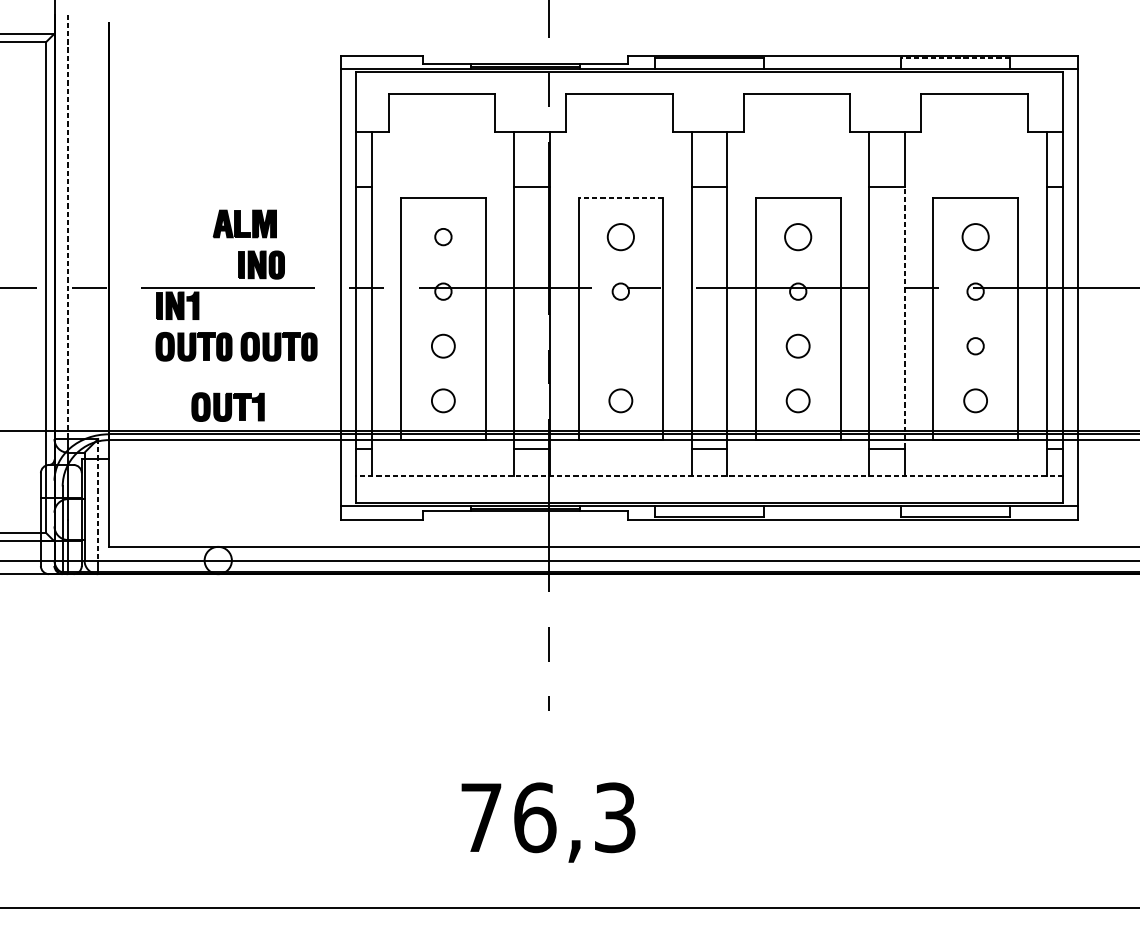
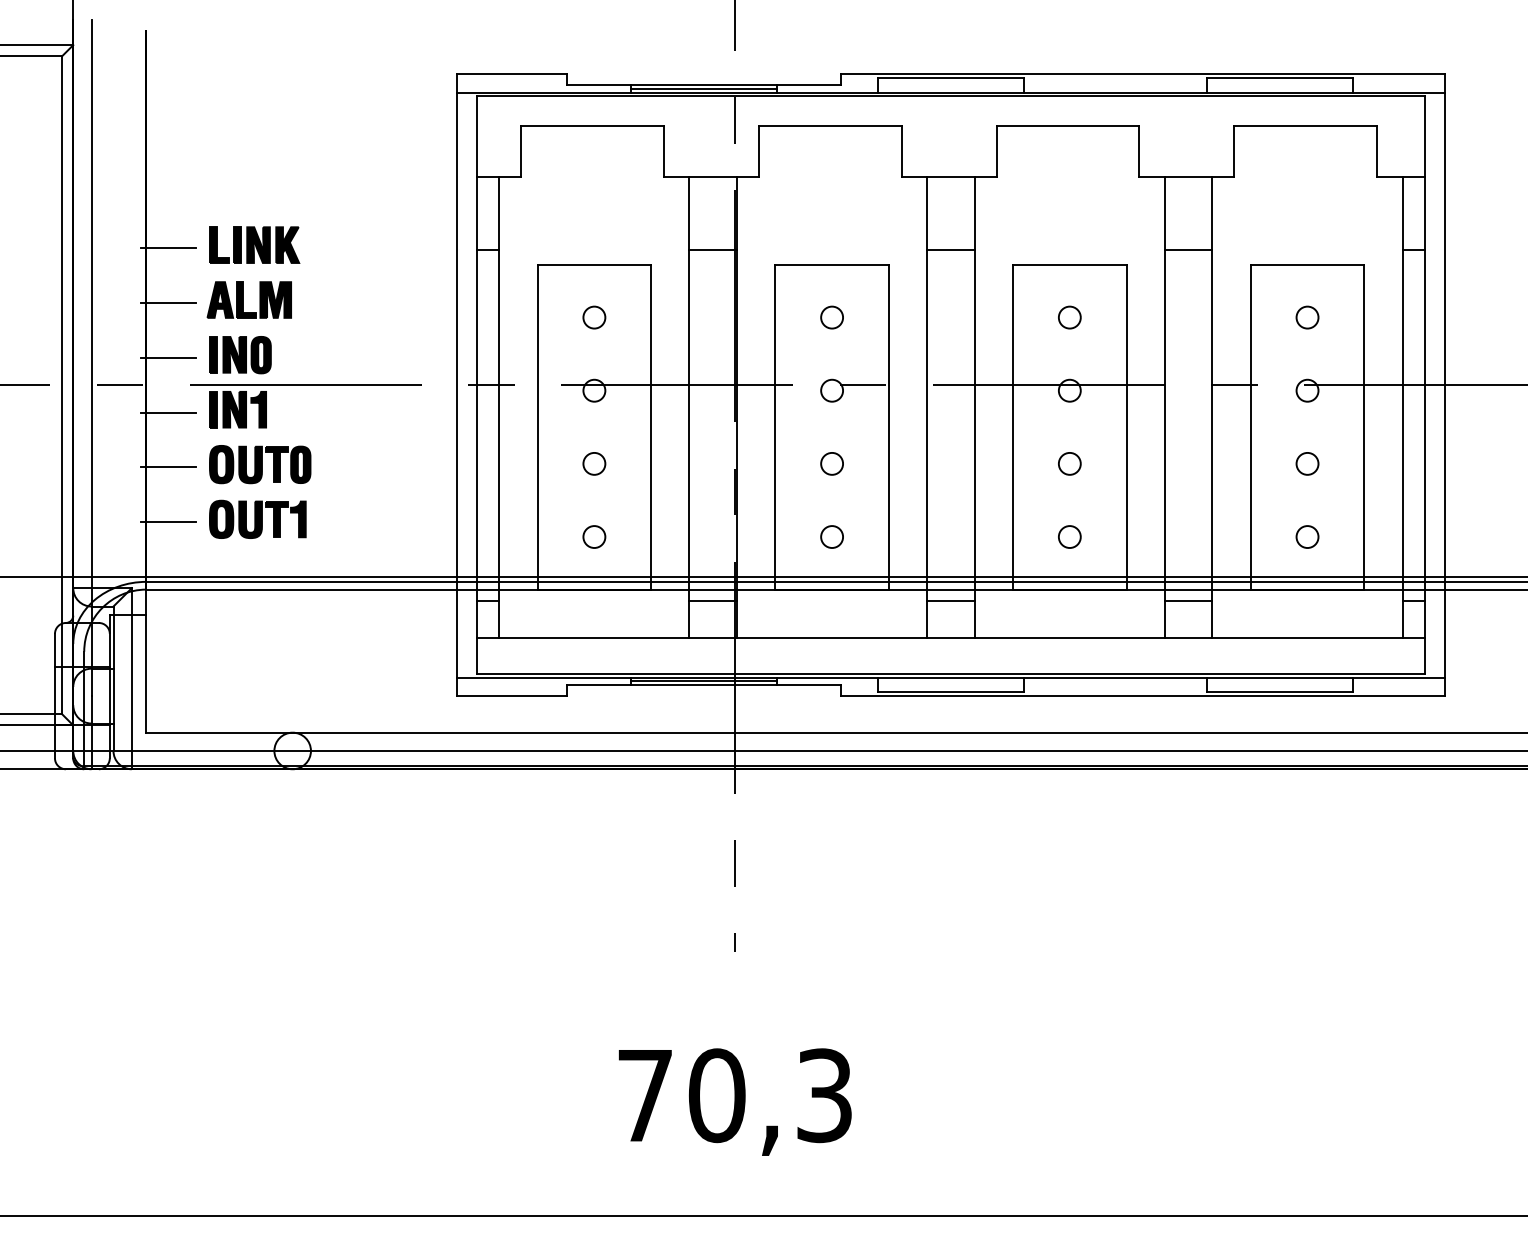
line: (954, 58) -> (1279, 78), dashed -> solid
part: (189, 182) -> (254, 244), added
line: (125, 185) -> (168, 248), added
line: (621, 197) -> (832, 264), dashed -> solid
part: (244, 223) -> (248, 299), moved
line: (125, 225) -> (168, 302), added
line: (68, 227) -> (91, 304), dashed -> solid
circle: (620, 237) -> (831, 317), size x0.62
circle: (797, 237) -> (1069, 317), size x0.62
circle: (975, 237) -> (1307, 317), size x0.62
part: (261, 265) -> (240, 355), moved
line: (125, 266) -> (168, 357), added
line: (125, 307) -> (168, 412), added
line: (904, 317) -> (1212, 425), dashed -> solid
circle: (443, 345) -> (594, 463), size x0.71
circle: (620, 345) -> (831, 463), added
circle: (797, 345) -> (1069, 463), size x0.71
part: (279, 346) -> (374, 464), removed
line: (125, 348) -> (168, 467), added
line: (125, 390) -> (168, 522), added
circle: (443, 400) -> (594, 536), size x0.71
circle: (620, 400) -> (831, 536), size x0.71
circle: (797, 400) -> (1069, 536), size x0.71
circle: (975, 400) -> (1307, 536), size x0.71
part: (227, 406) -> (257, 518), moved
line: (709, 475) -> (950, 637), dashed -> solid
line: (97, 500) -> (131, 670), dashed -> solid
text: (535, 817) -> (717, 1095), 76,3 -> 70,3

